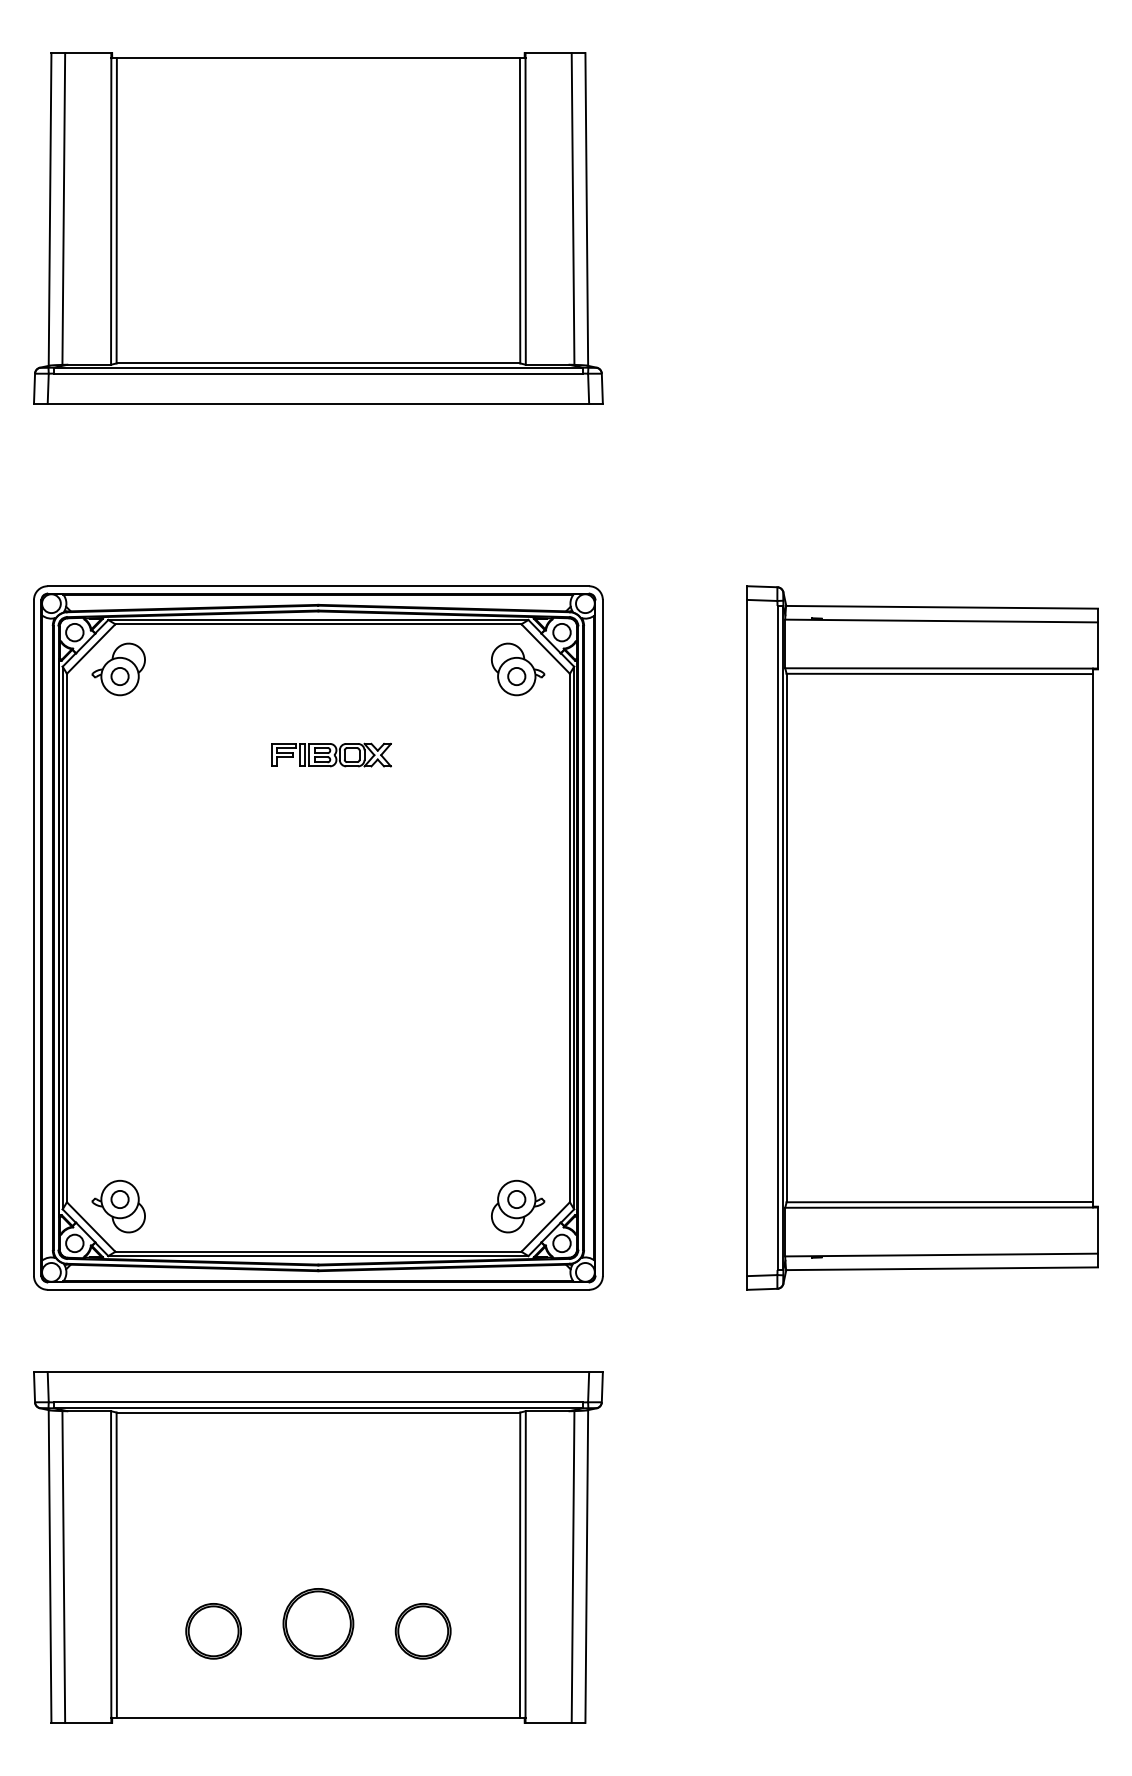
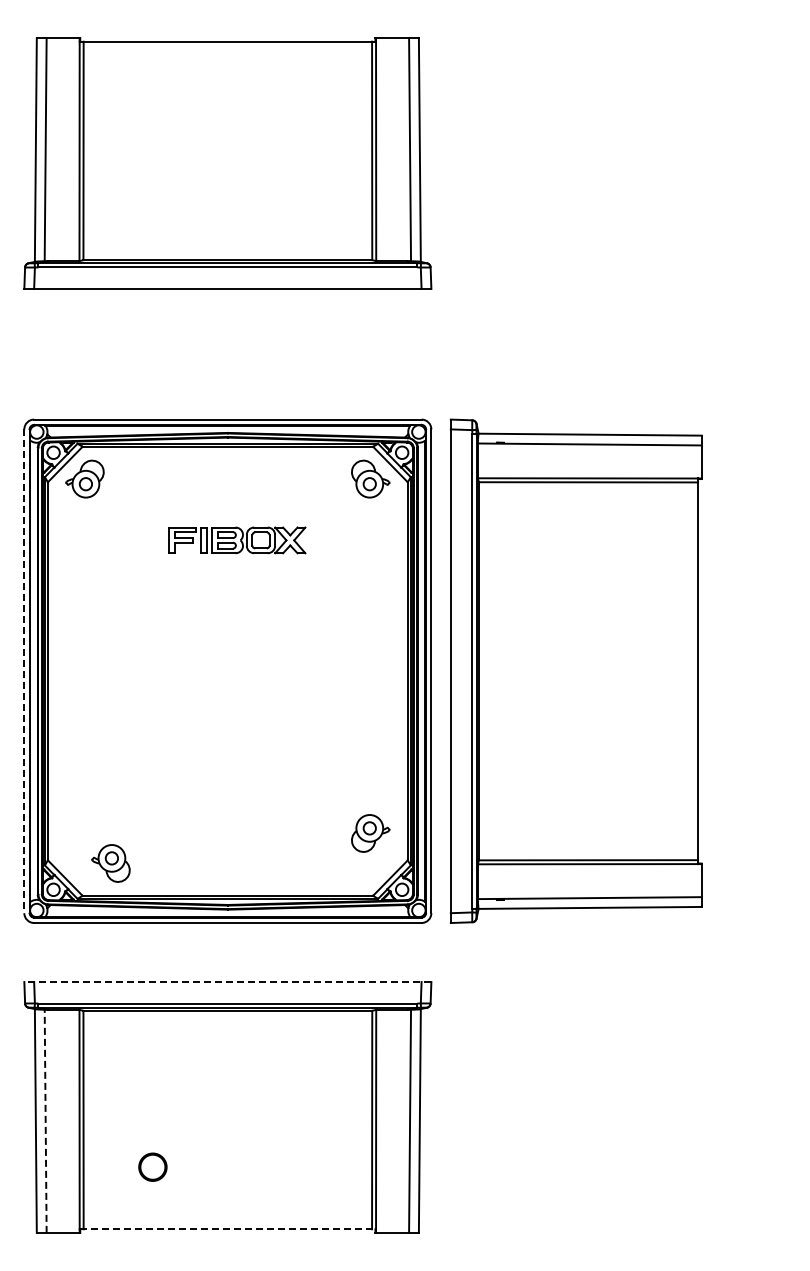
part: (330, 755) -> (236, 540), size x1.6
part: (921, 936) -> (575, 670), moved
line: (34, 938) -> (24, 671), solid -> dashed
part: (118, 1206) -> (110, 863), moved
part: (517, 1206) -> (370, 833), moved
line: (317, 1372) -> (227, 982), solid -> dashed
line: (63, 1567) -> (45, 1121), solid -> dashed
part: (317, 1623) -> (227, 1161), removed
part: (213, 1630) -> (152, 1166), size x0.7
part: (422, 1630) -> (302, 1166), removed
line: (319, 1718) -> (228, 1229), solid -> dashed

